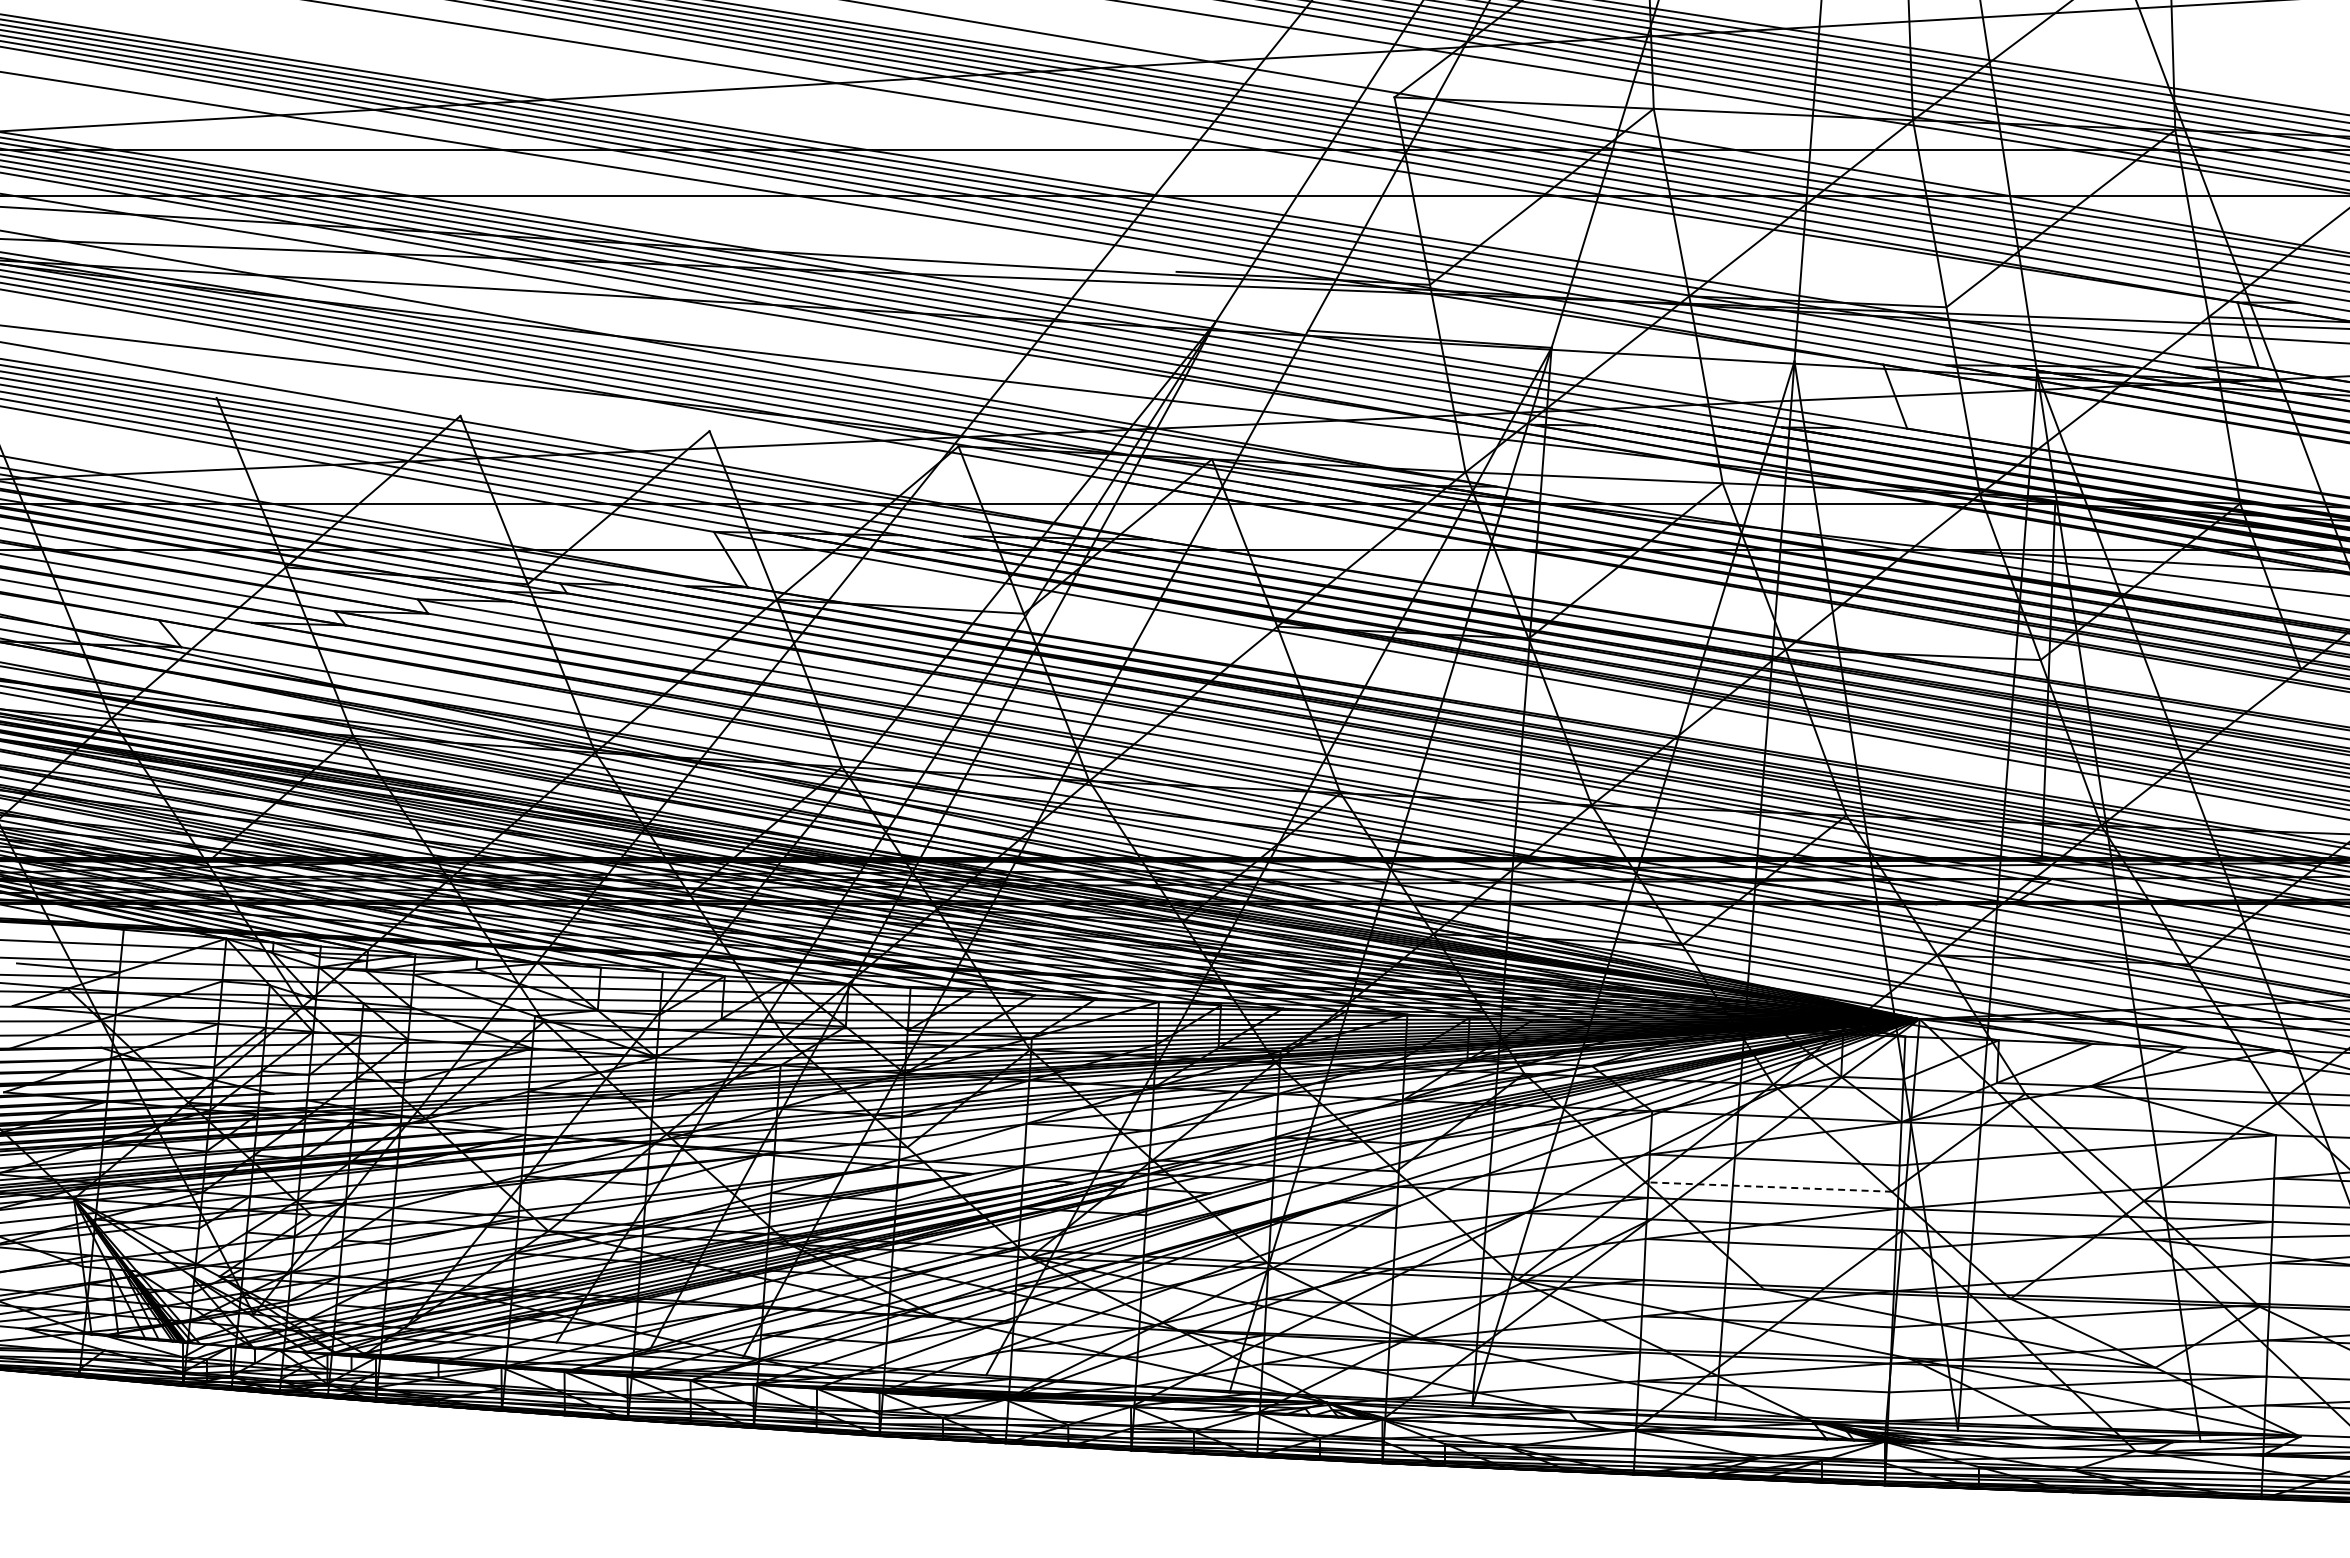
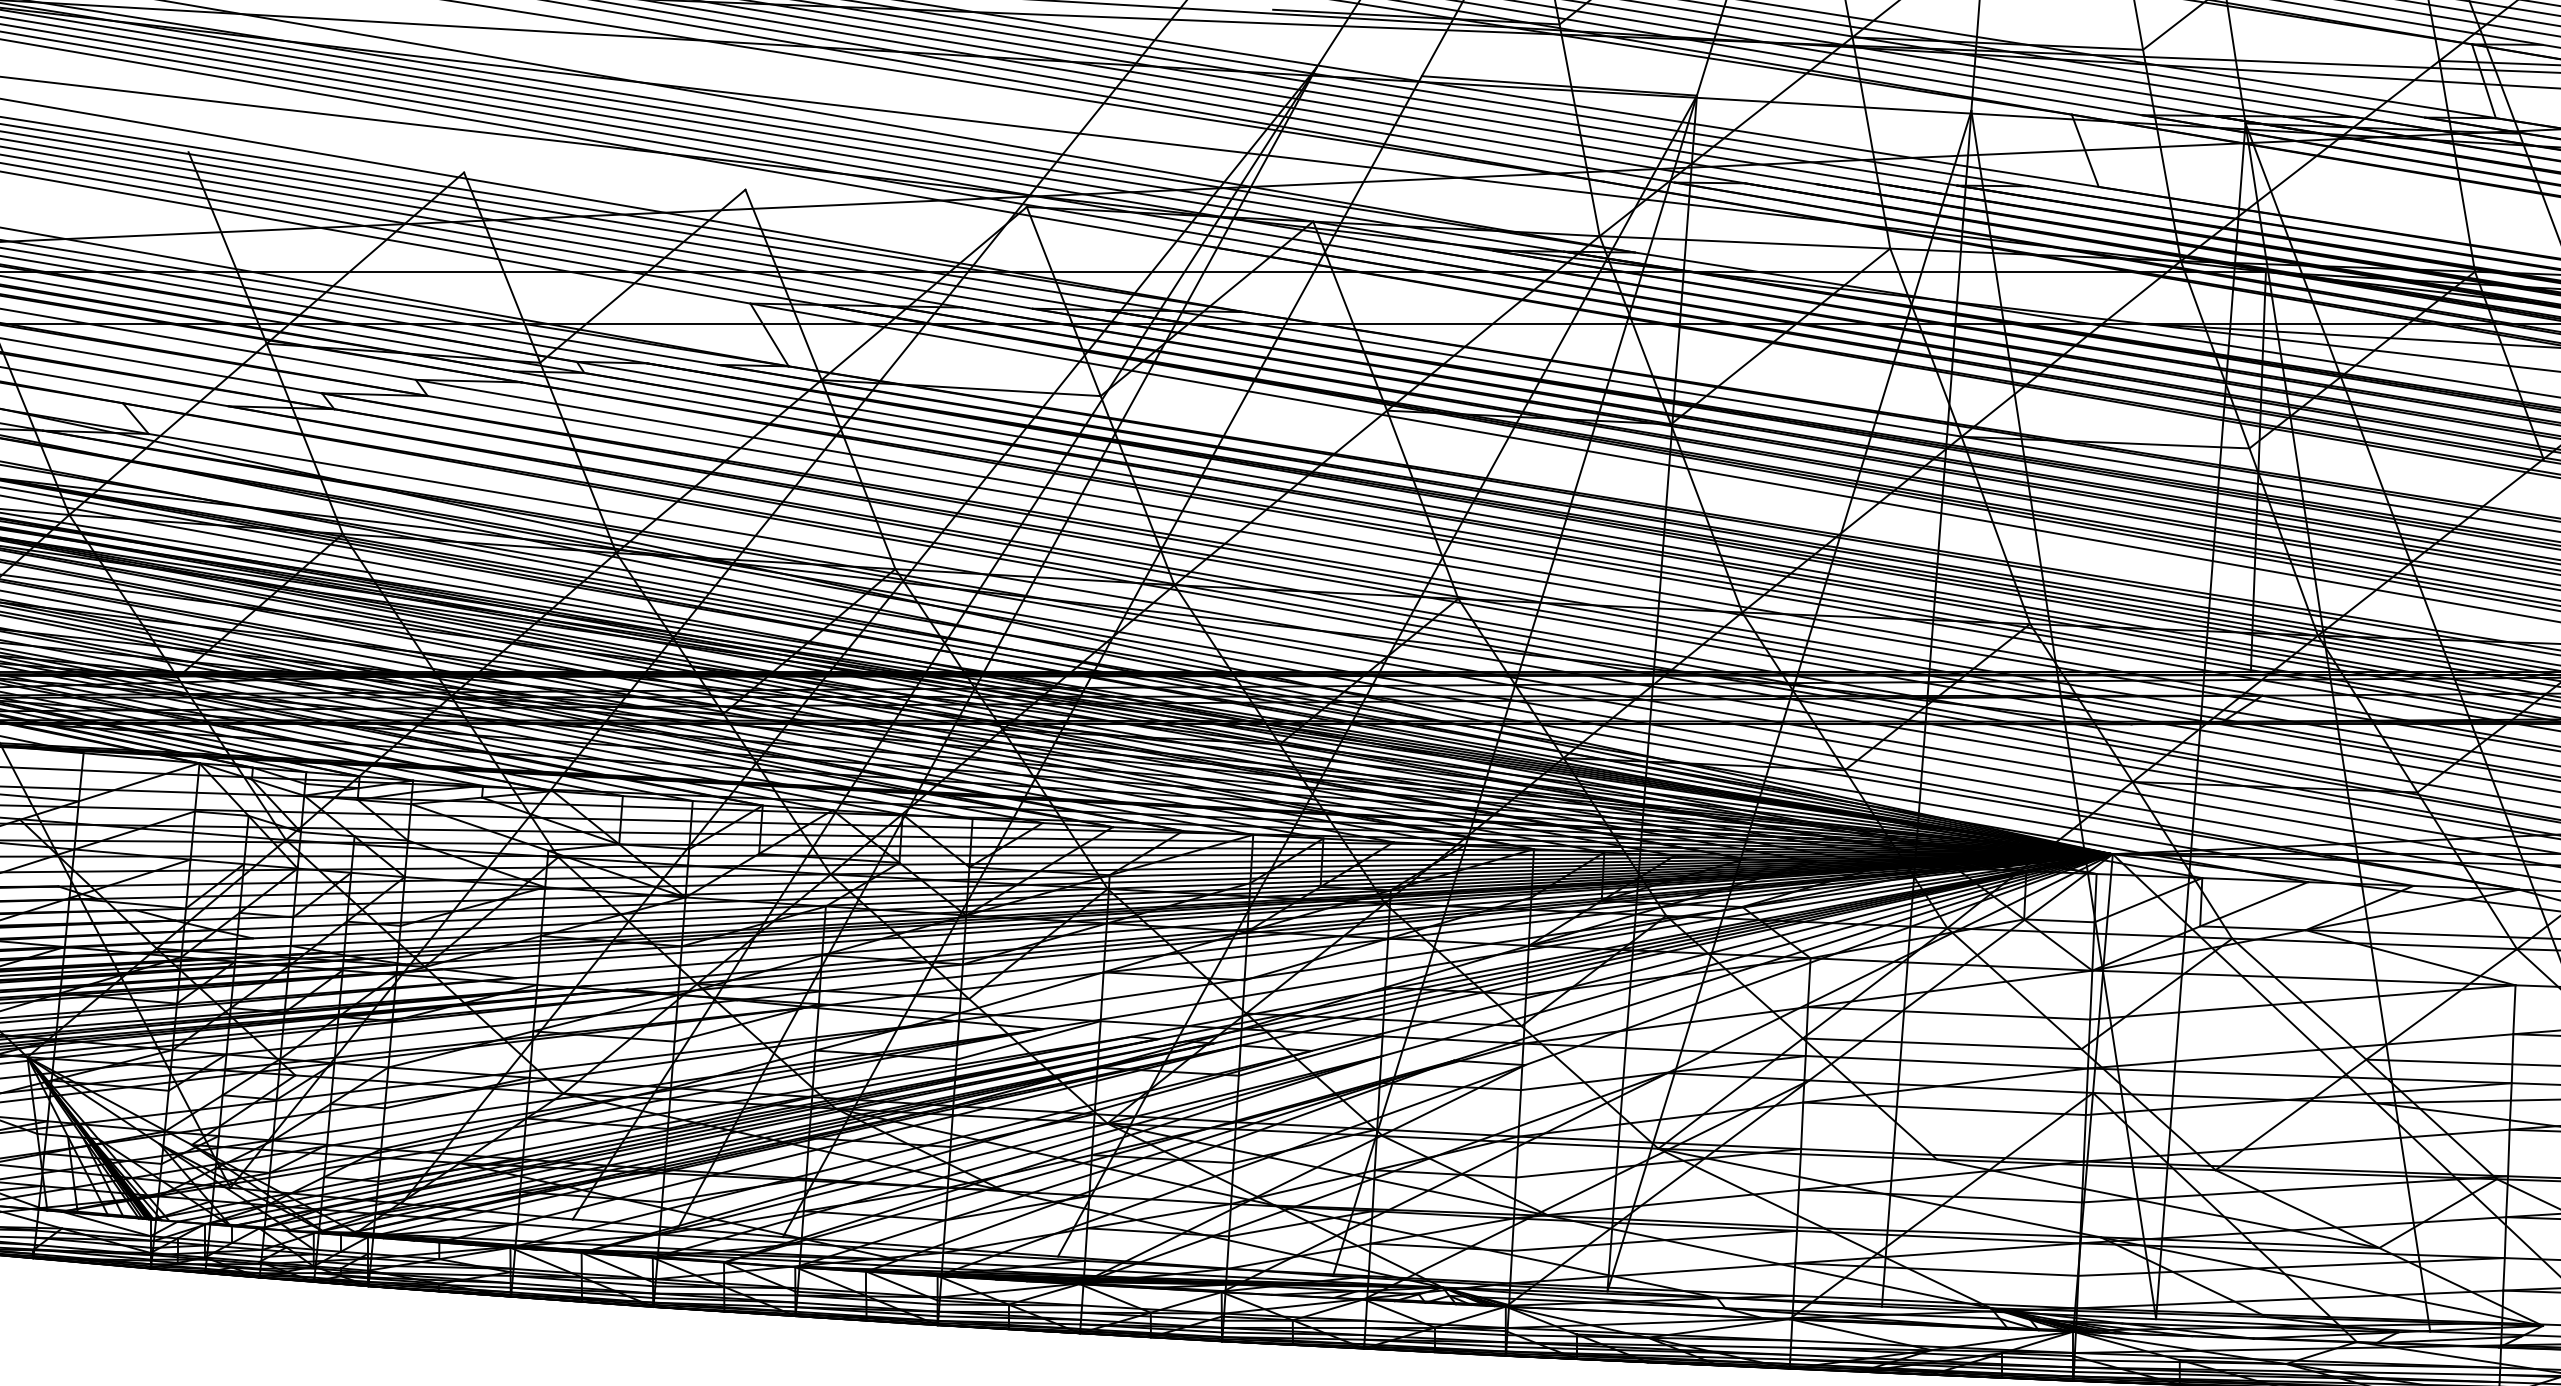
line: (1768, 1187) -> (1941, 1044), dashed -> solid

